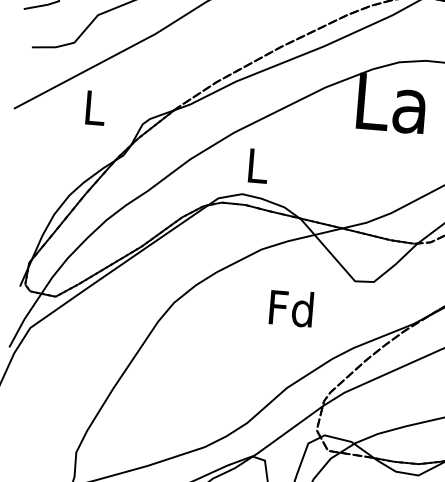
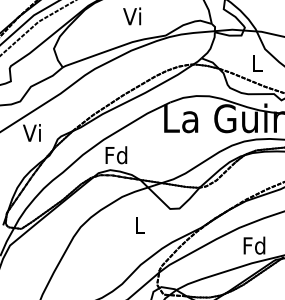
text: (91, 106) -> (31, 132), L -> Vi
text: (257, 166) -> (116, 155), L -> Fd
text: (291, 309) -> (139, 225), Fd -> L

